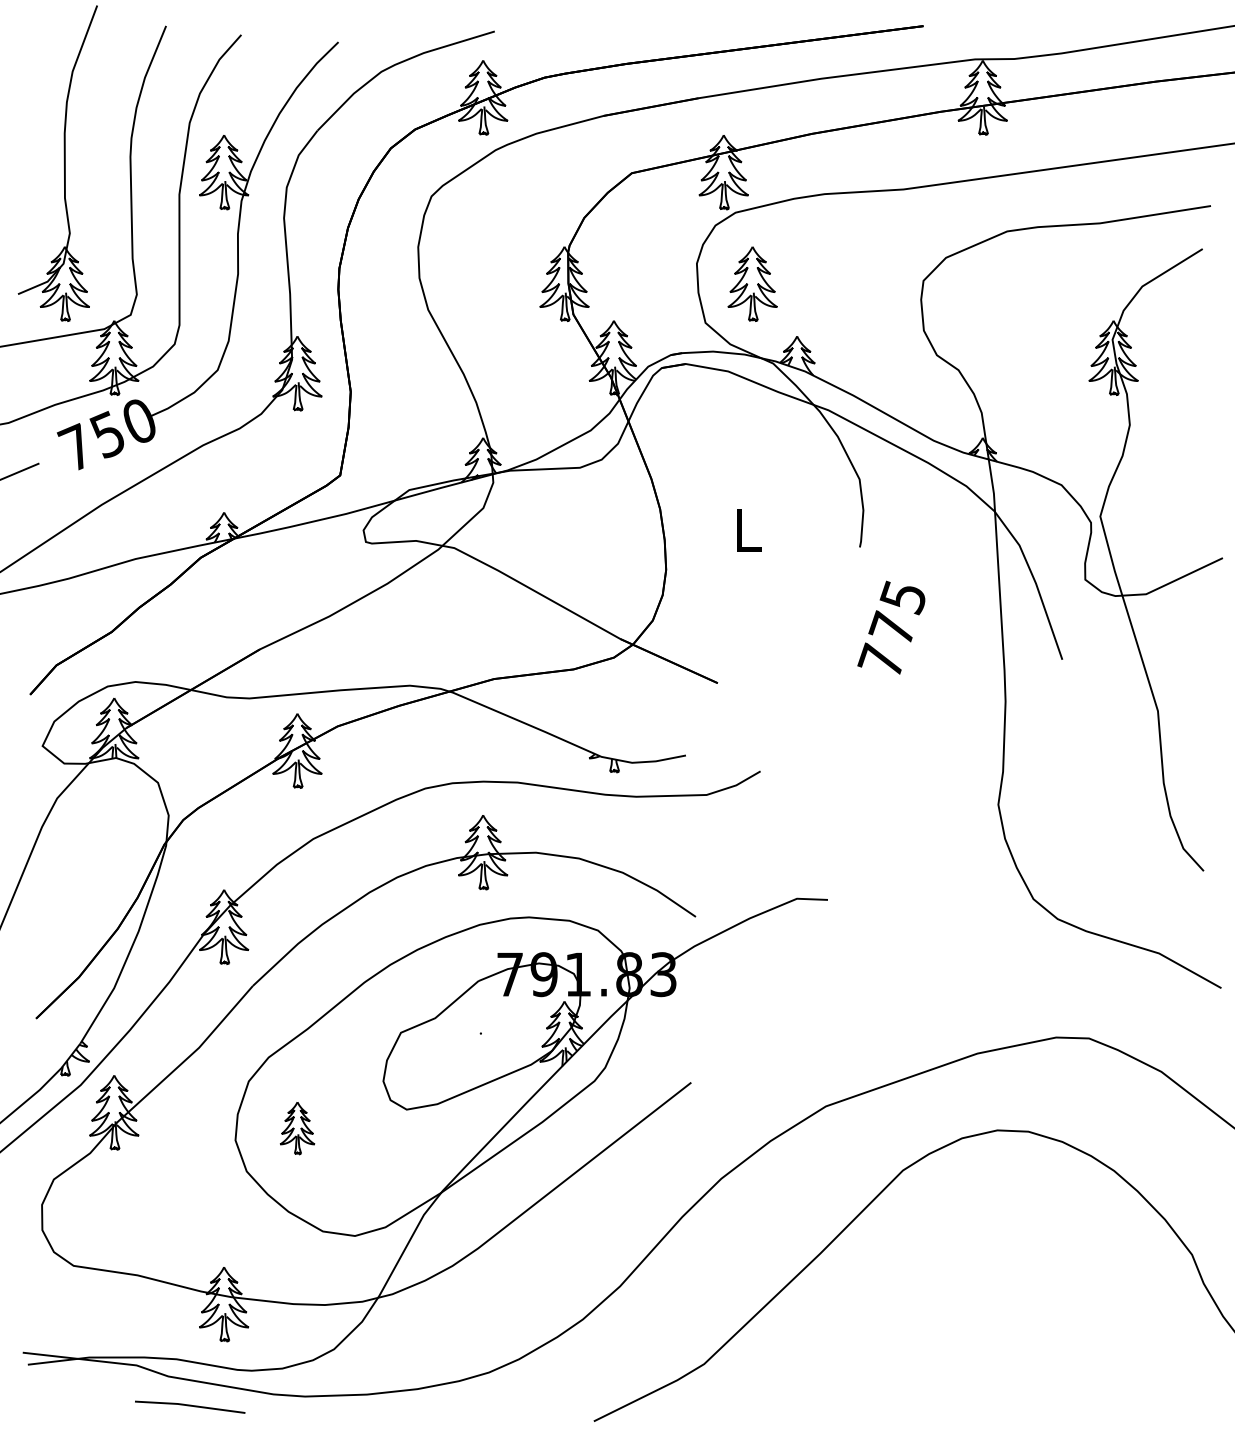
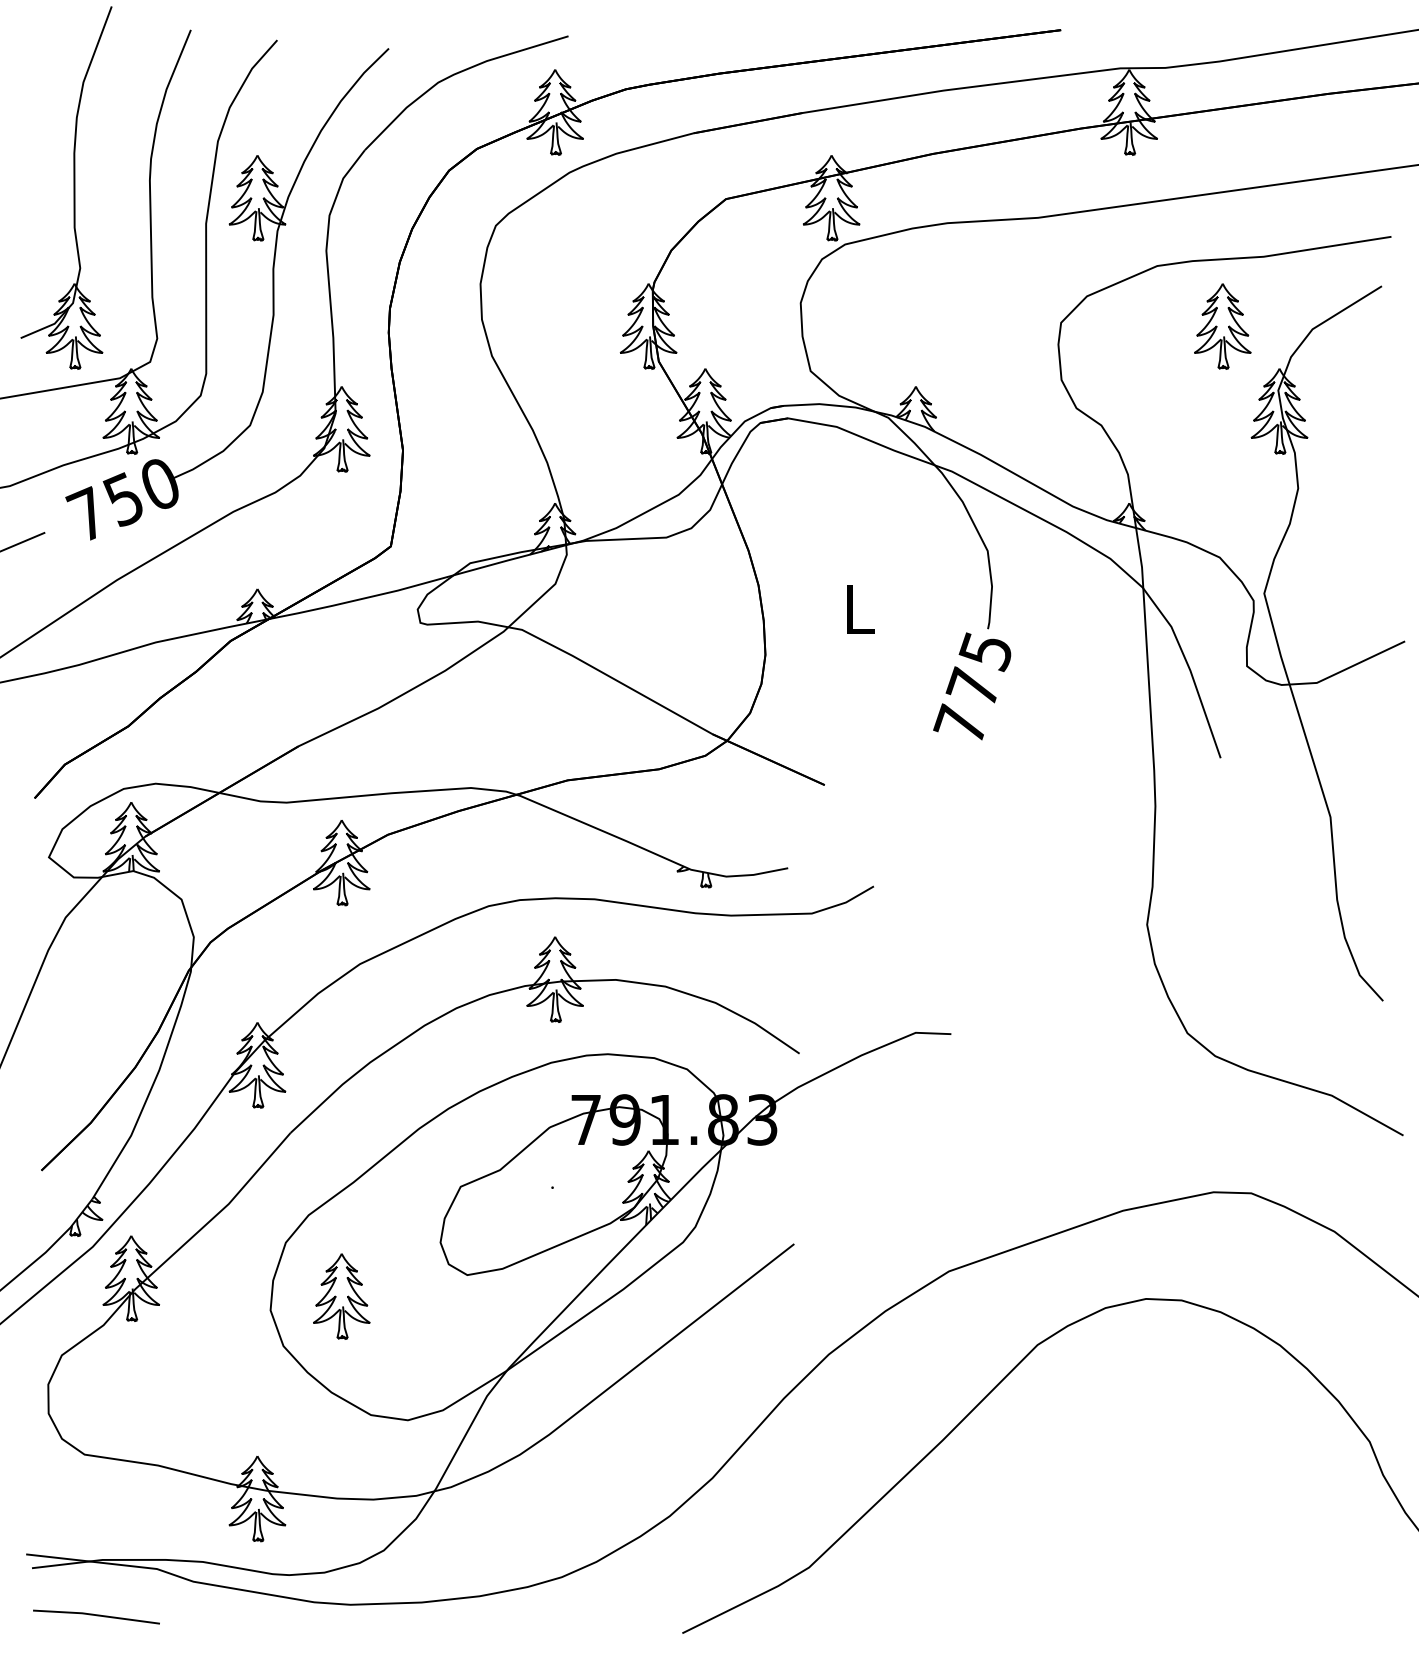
part: (752, 284) -> (1222, 326), moved
text: (891, 627) -> (972, 686), moved
part: (297, 1128) -> (341, 1296), size x1.43
line: (190, 1406) -> (96, 1616), moved

